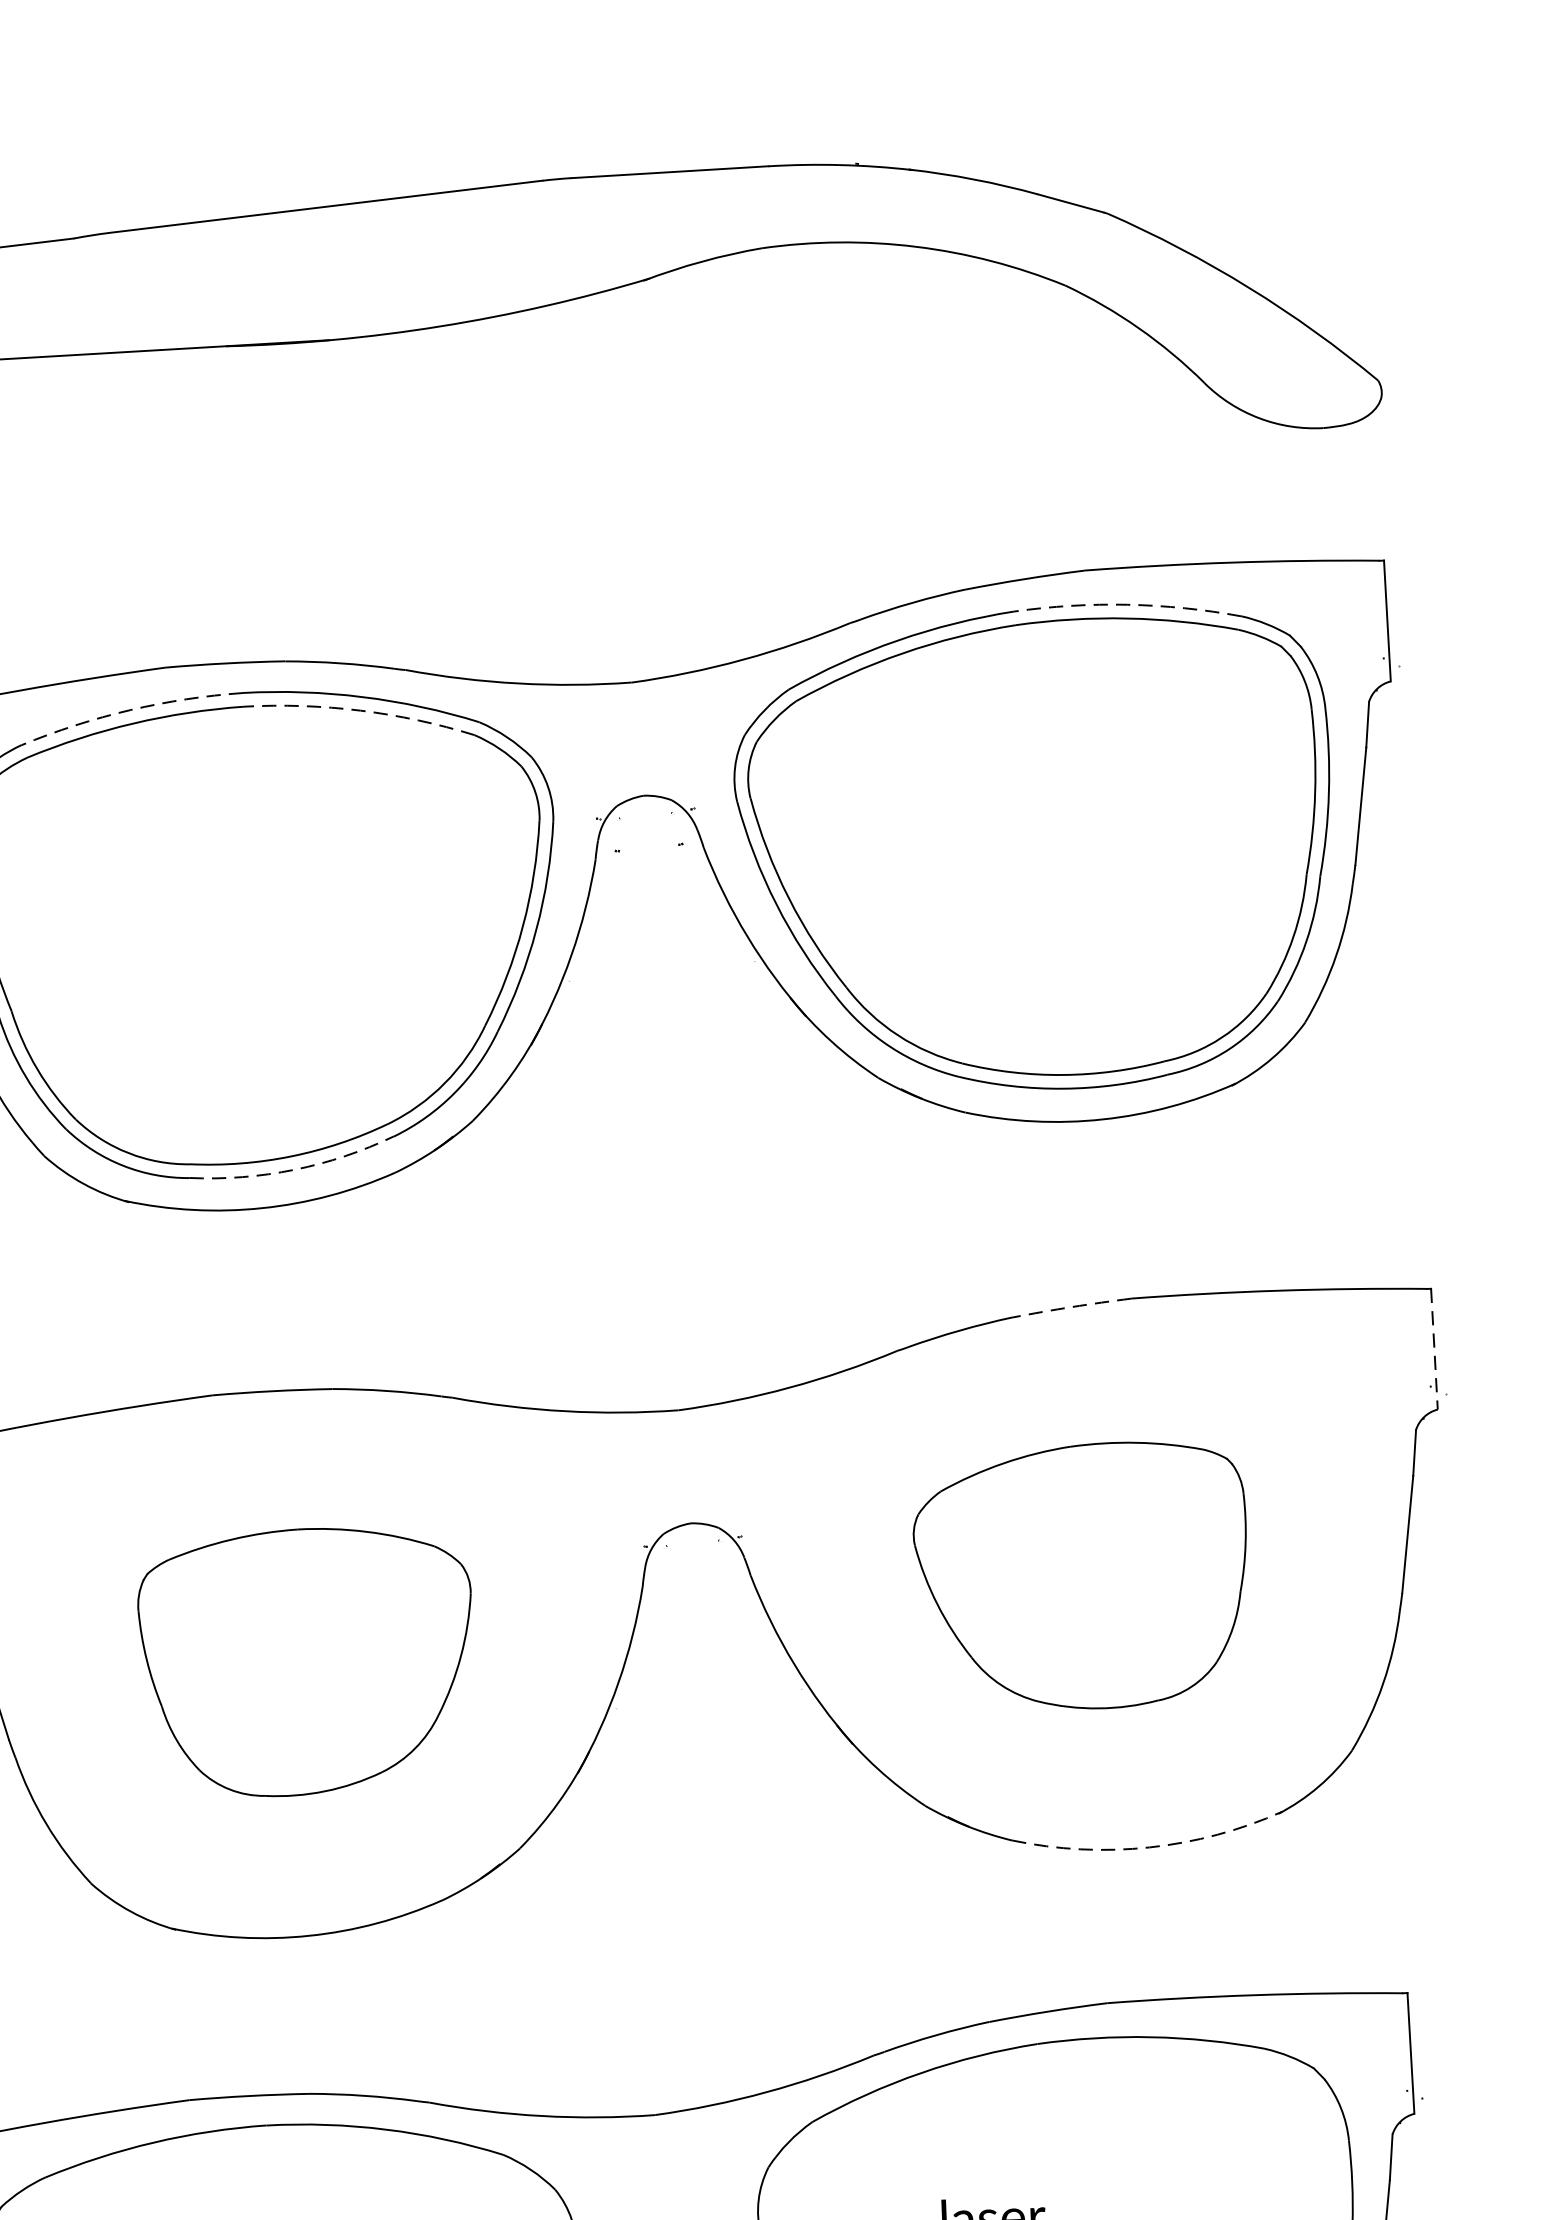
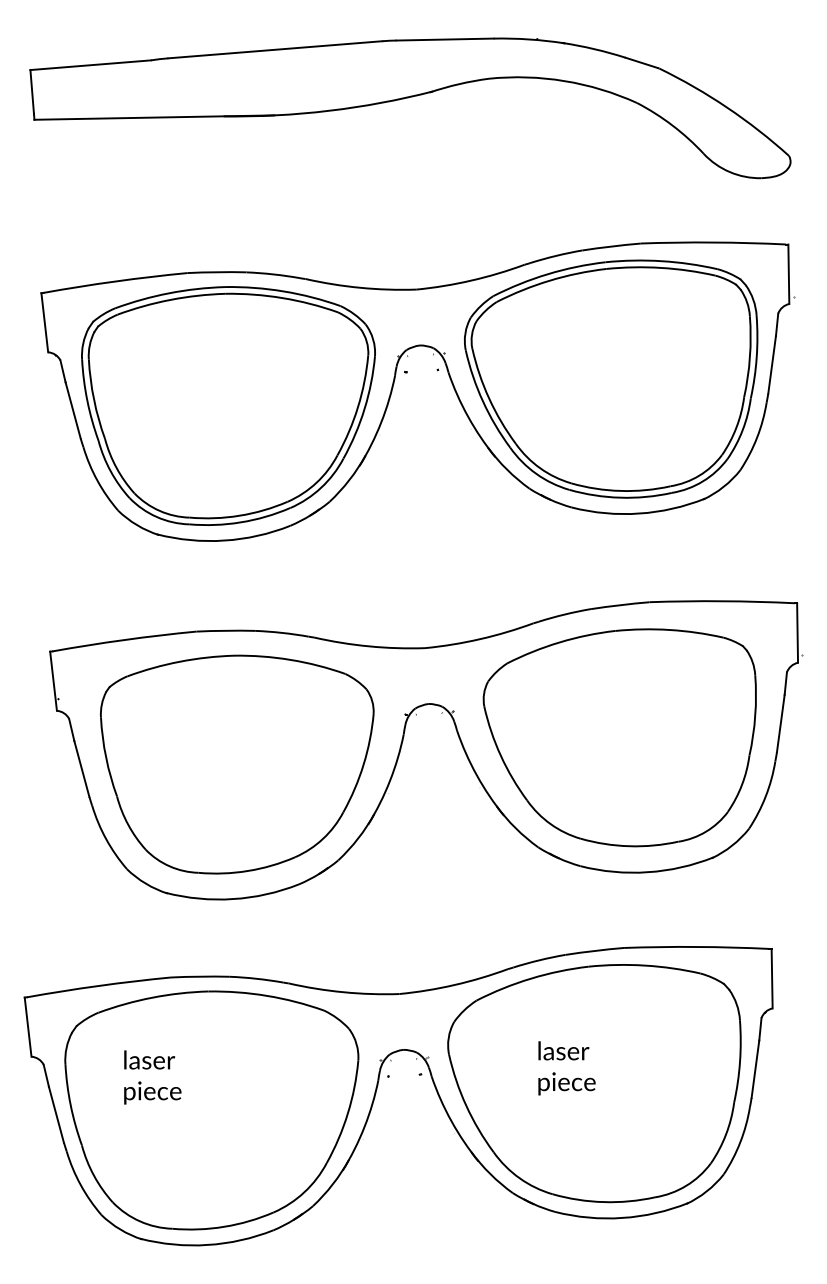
arc: (1127, 605) -> (661, 261), dashed -> solid
arc: (130, 710) -> (169, 293), dashed -> solid
arc: (360, 711) -> (282, 298), dashed -> solid
arc: (293, 1170) -> (240, 522), dashed -> solid
arc: (1072, 1307) -> (620, 605), dashed -> solid
line: (1434, 1350) -> (797, 633), dashed -> solid
part: (1081, 1575) -> (619, 737), size x1.67
part: (307, 1661) -> (237, 764), size x1.67
arc: (1149, 1847) -> (647, 872), dashed -> solid

